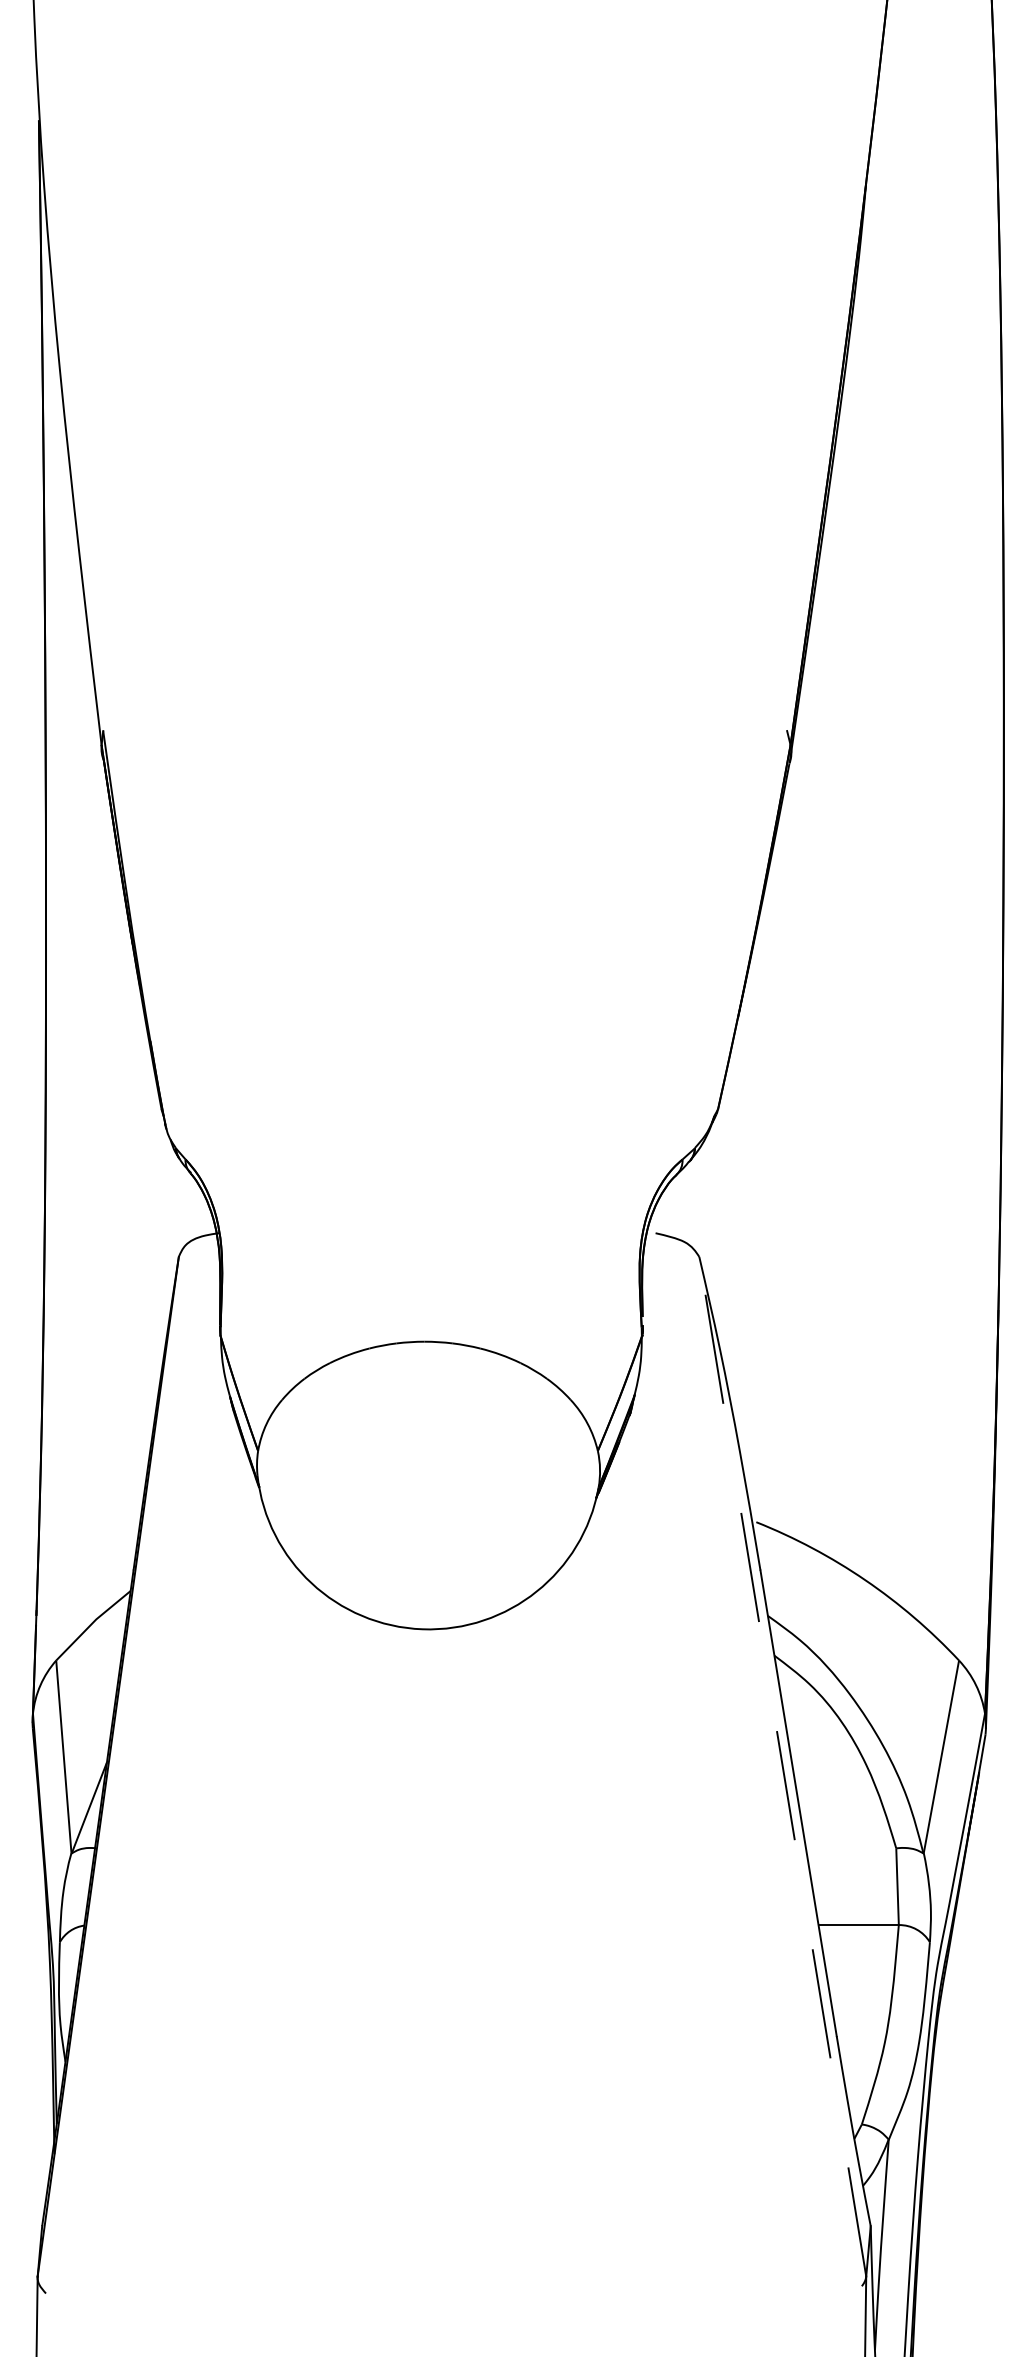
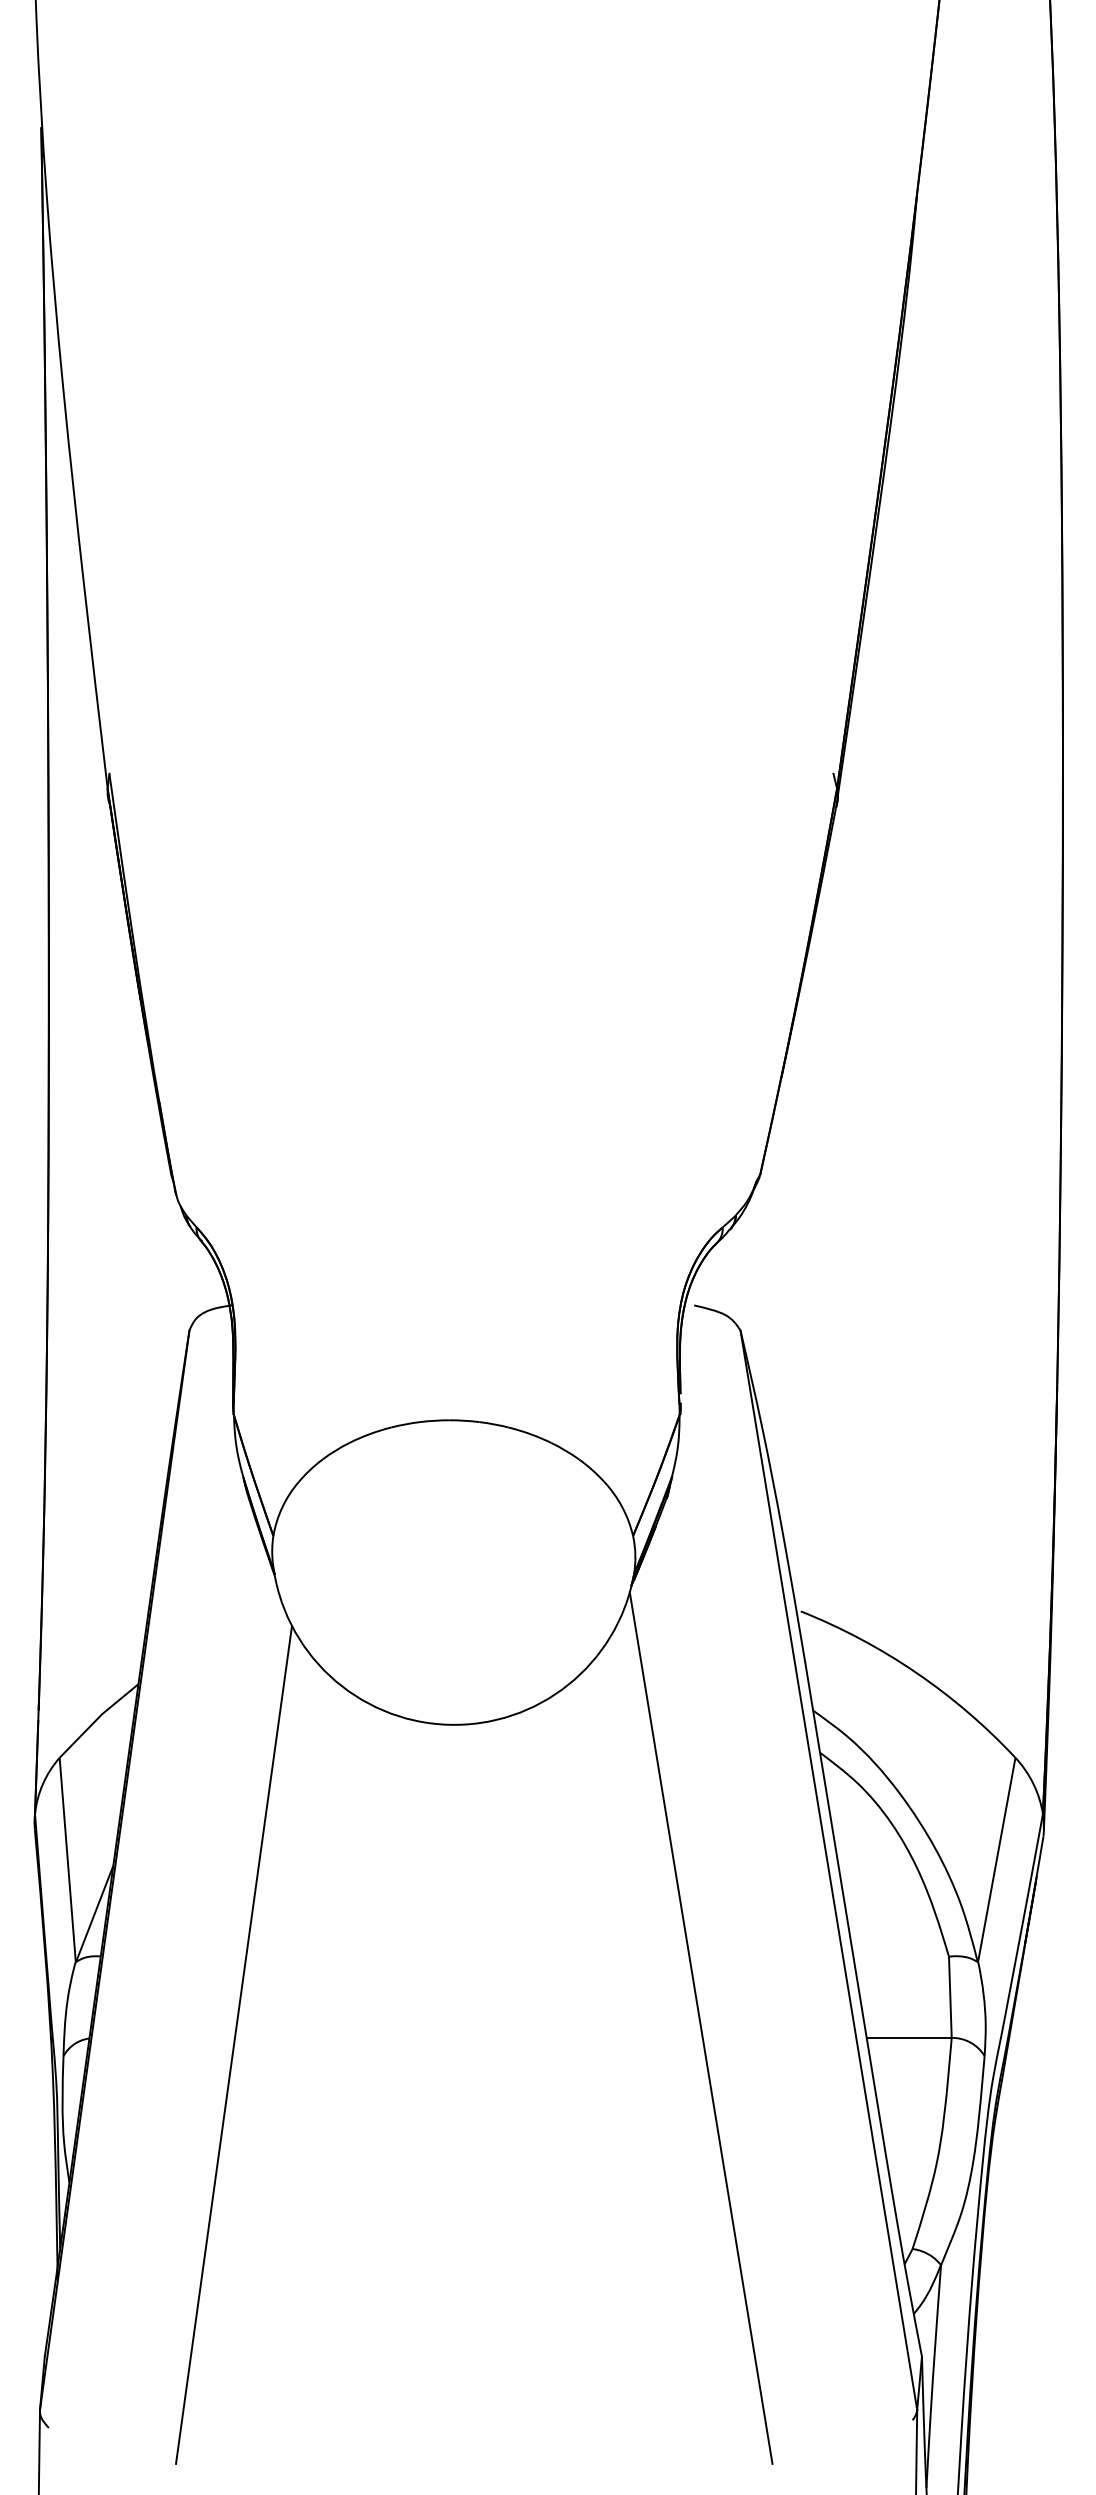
line: (782, 1766) -> (828, 1870), dashed -> solid
line: (661, 1915) -> (700, 2027), added
line: (220, 1931) -> (233, 2044), added

